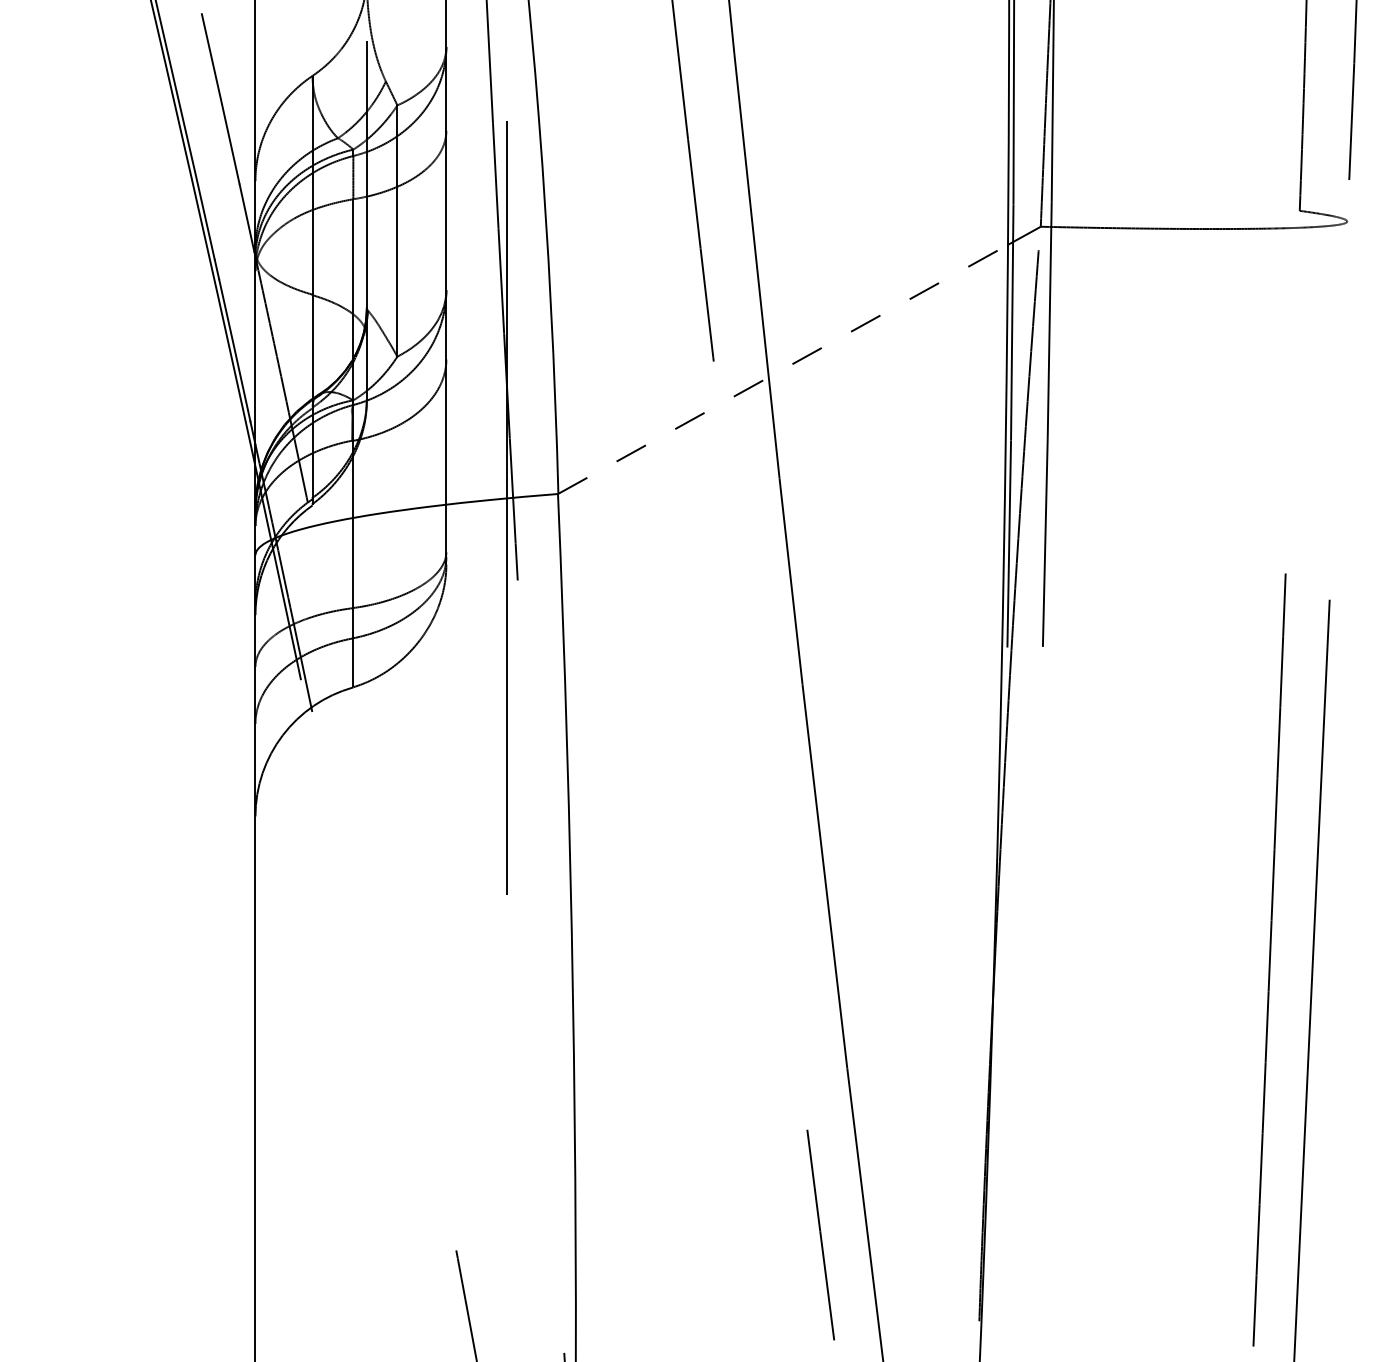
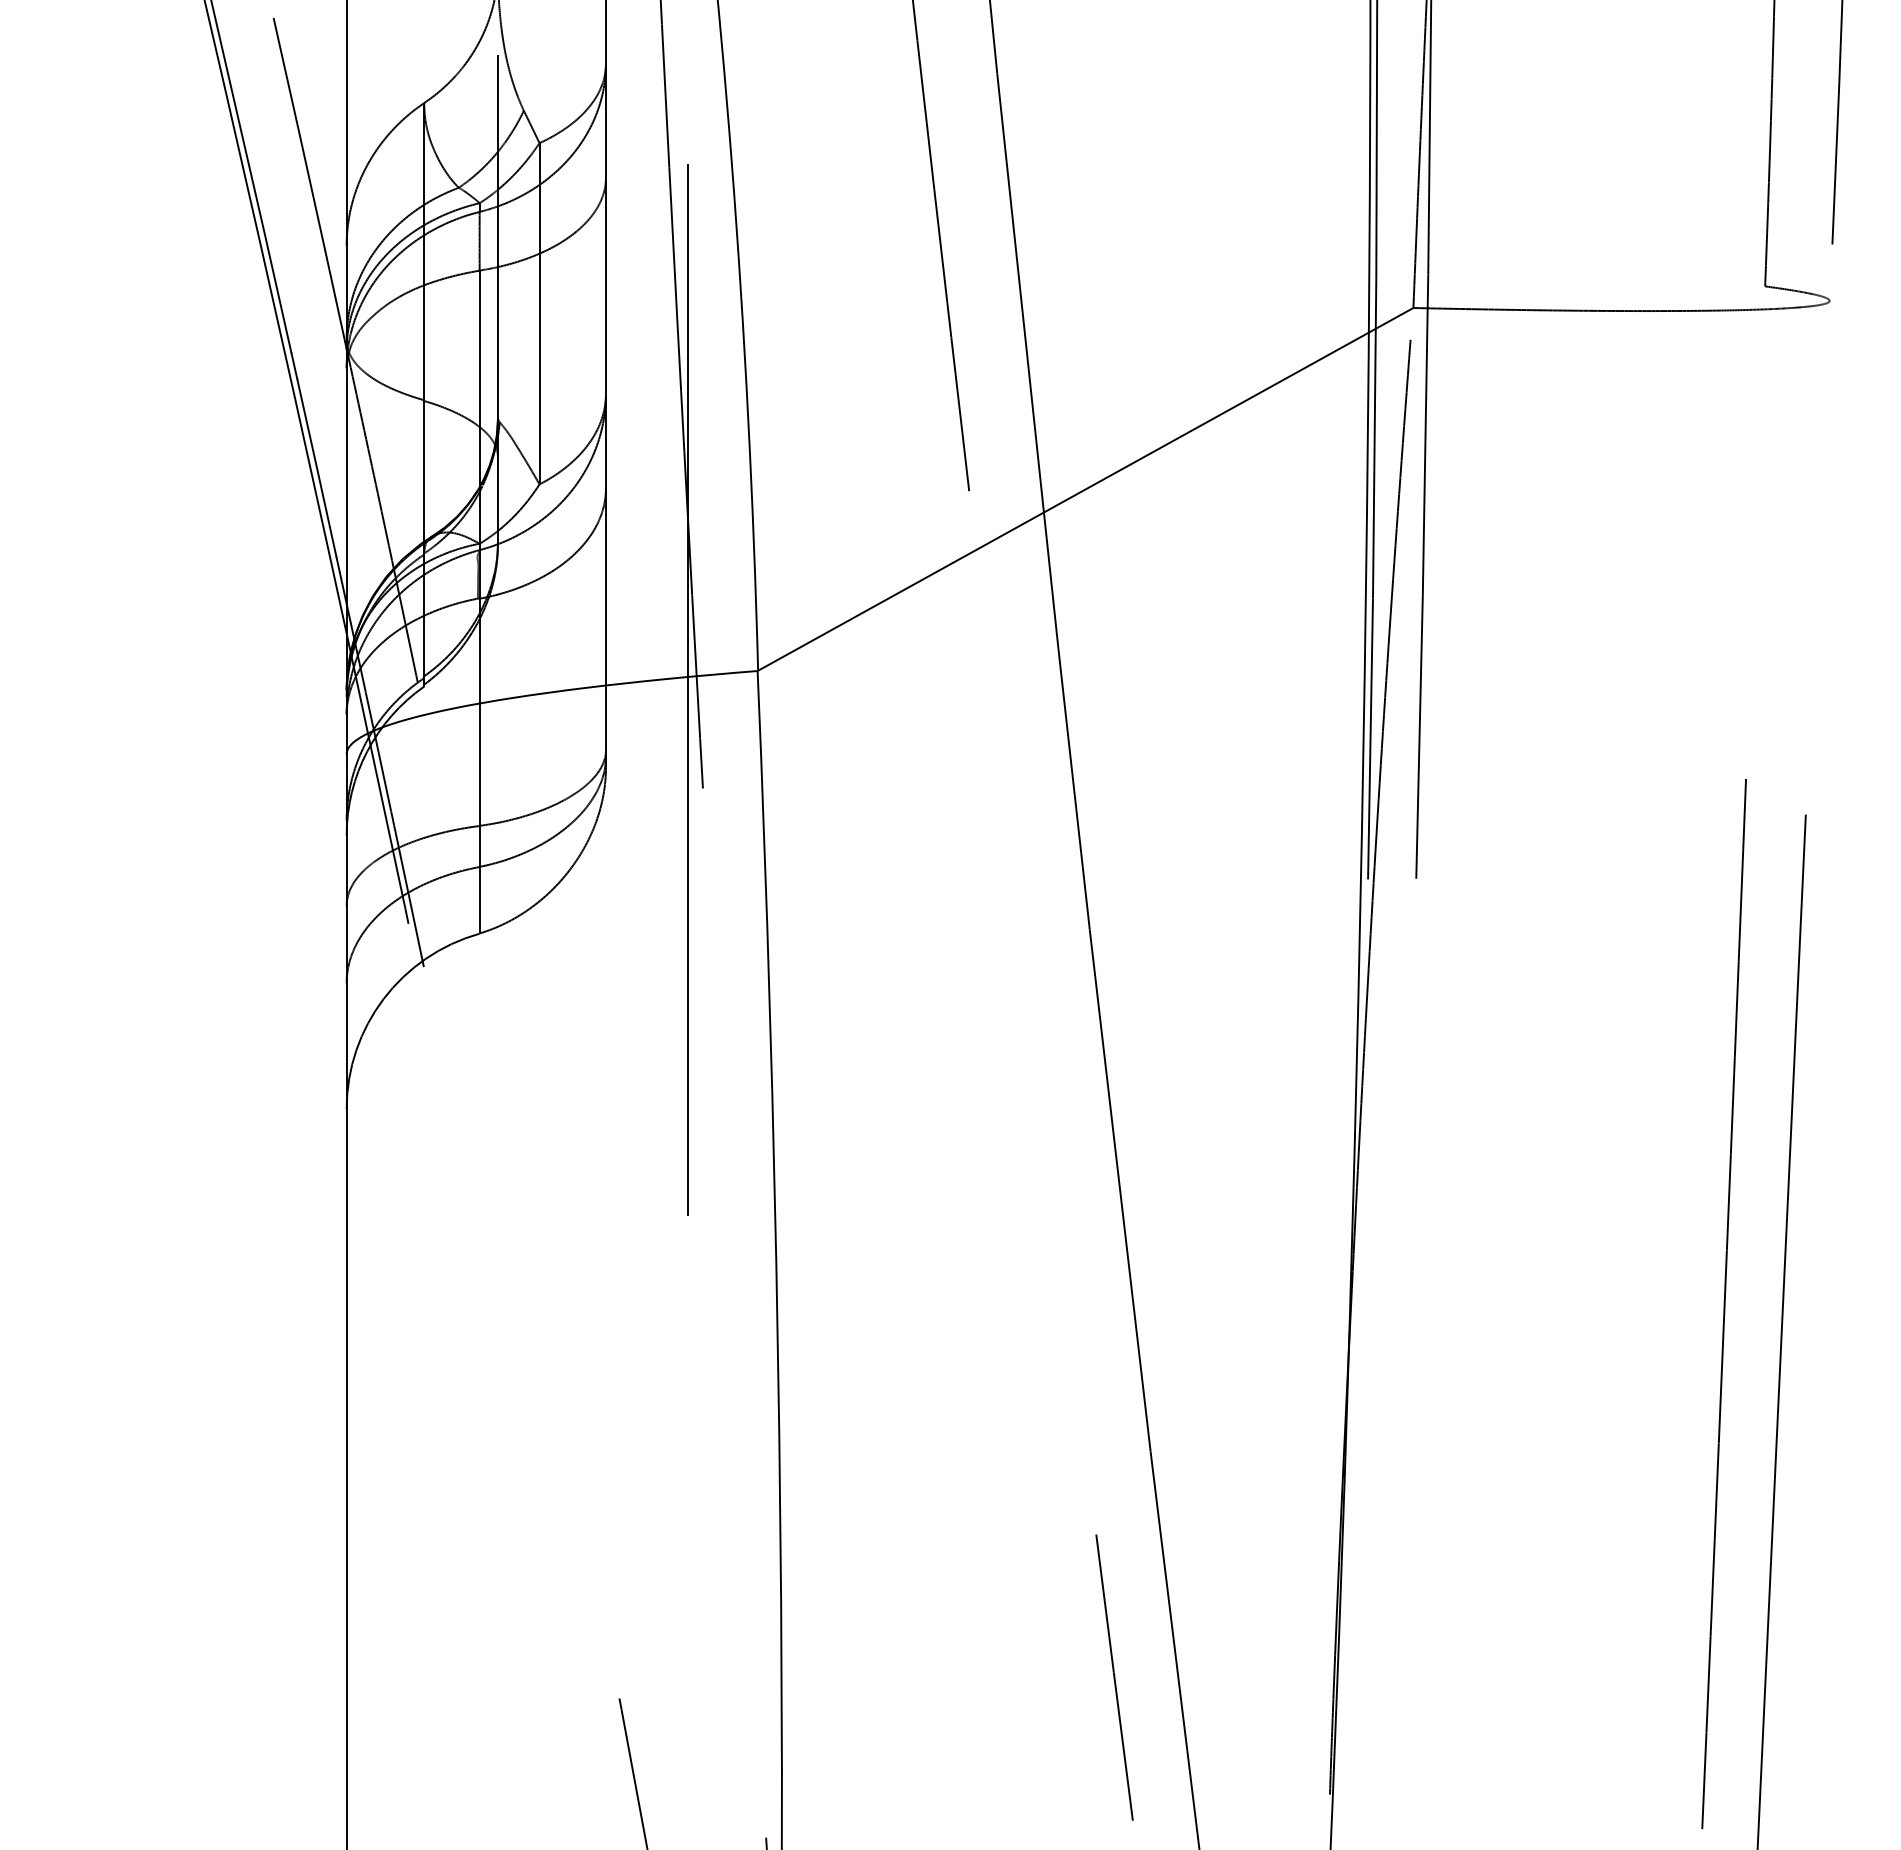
line: (782, 369) -> (1062, 502), dashed -> solid

